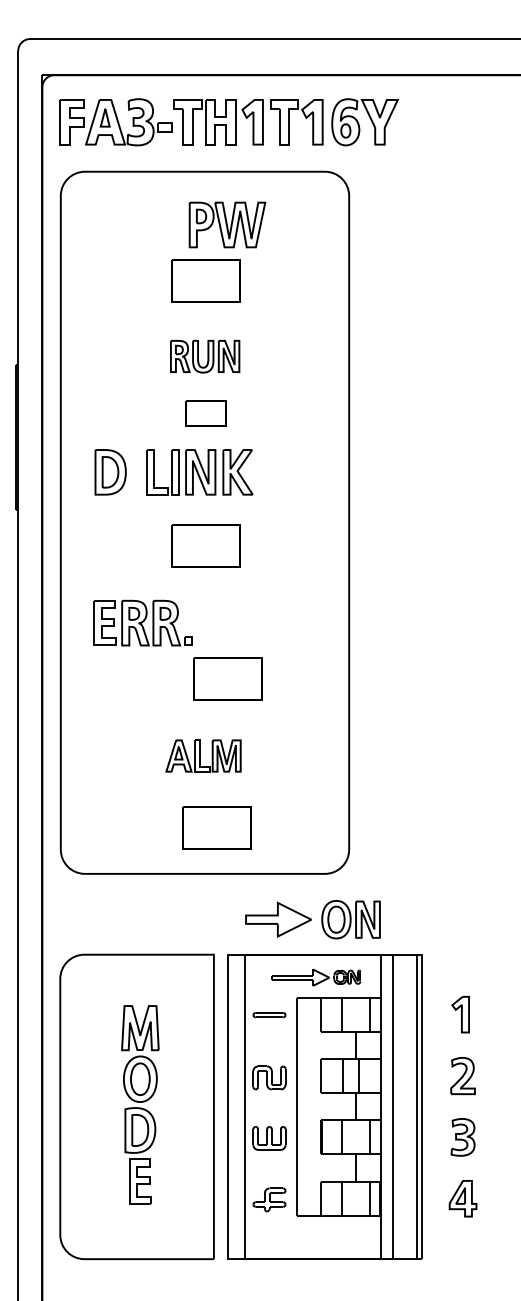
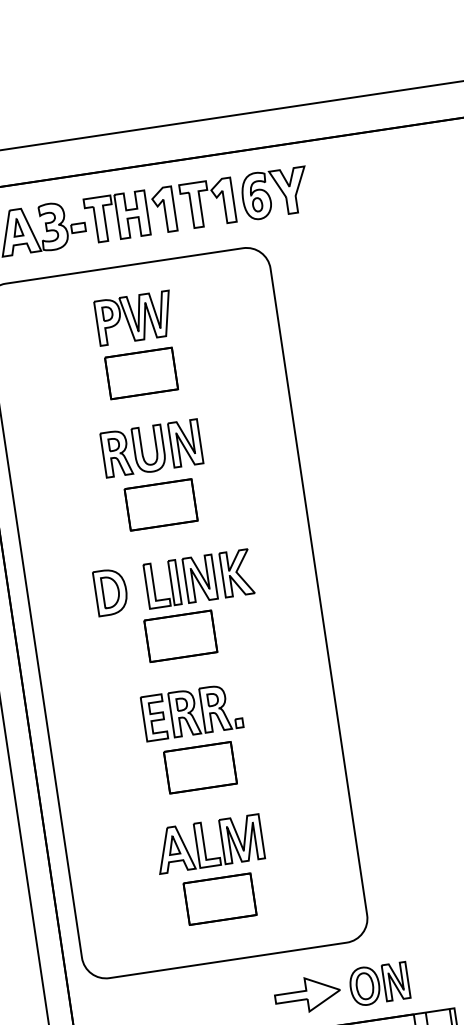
part: (227, 224) -> (134, 317), moved
part: (204, 356) -> (151, 448), size x1.43
part: (205, 413) -> (160, 504), size x1.67
part: (173, 472) -> (173, 582), moved
part: (142, 622) -> (191, 711), moved
part: (227, 678) -> (199, 767), moved
part: (203, 755) -> (209, 843), size x1.43
part: (216, 827) -> (219, 898), moved

